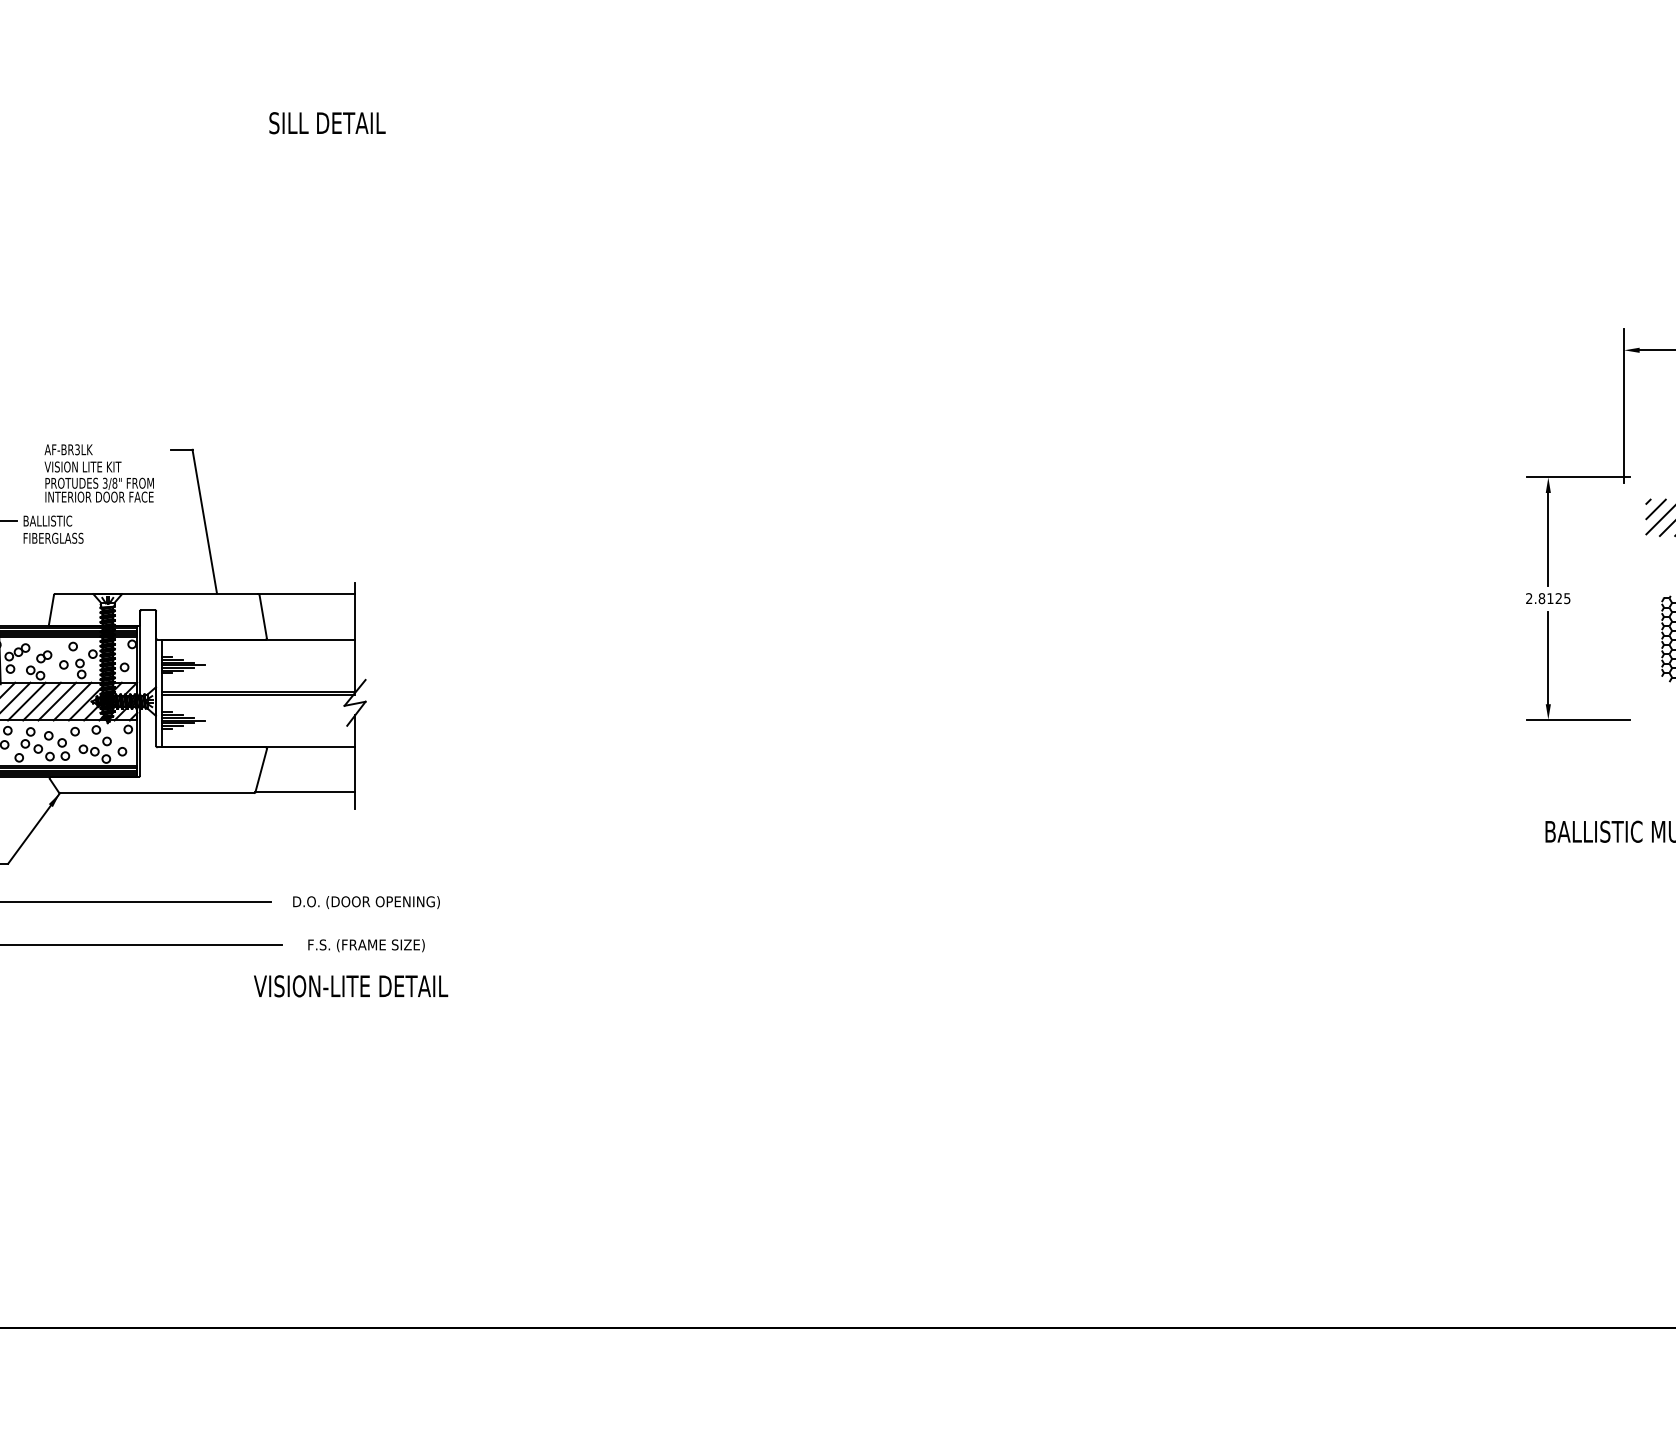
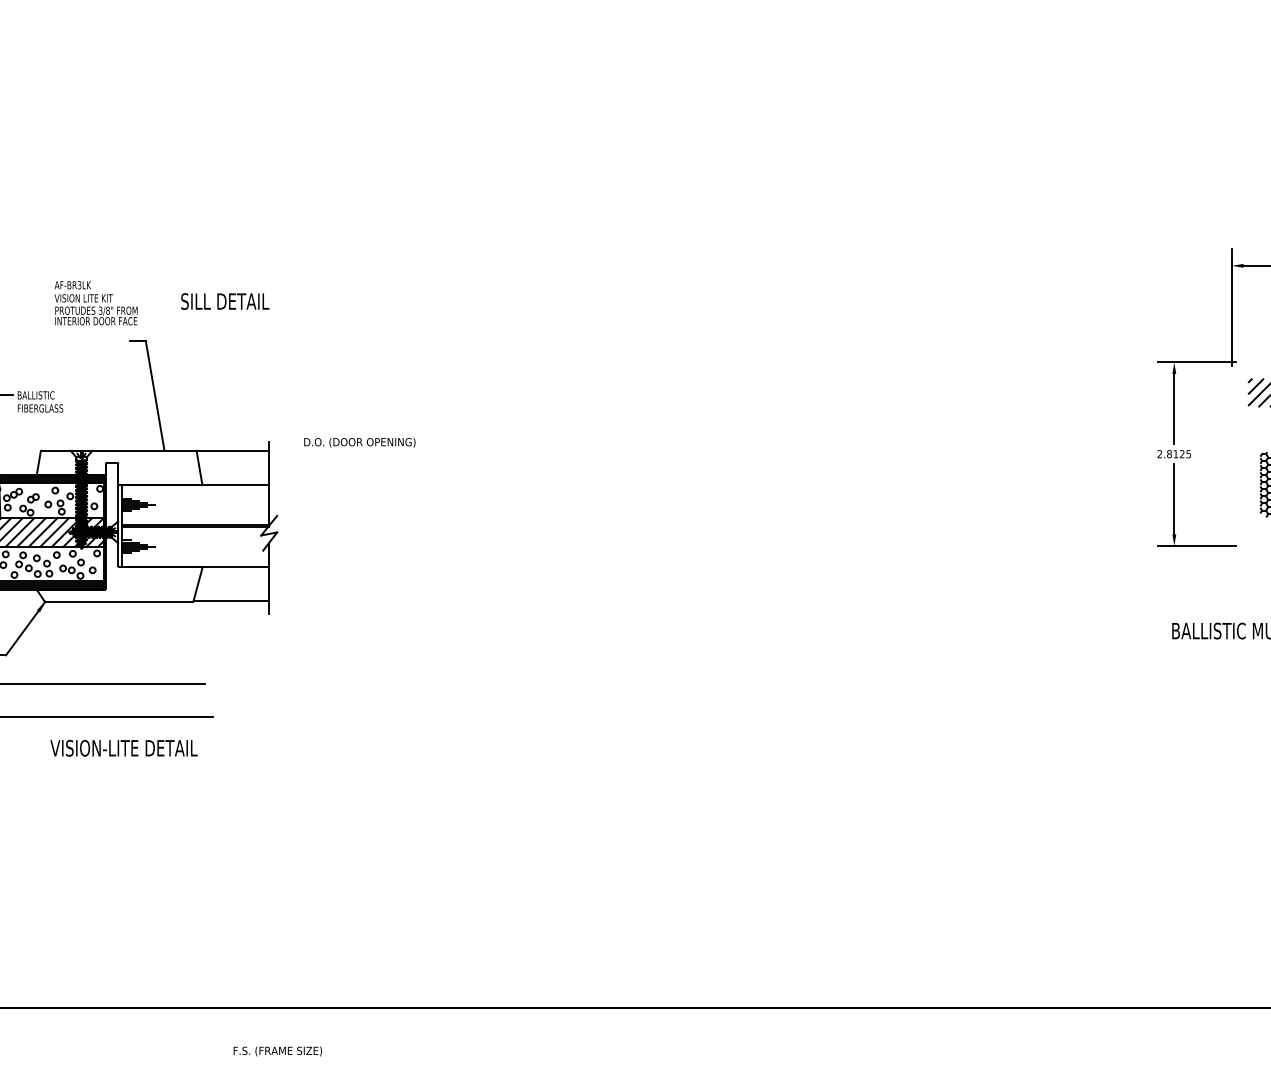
text: (327, 123) -> (225, 301), moved
text: (98, 473) -> (95, 303), moved
text: (366, 902) -> (359, 442), moved
text: (366, 945) -> (277, 1051), moved
text: (350, 985) -> (123, 747), moved

